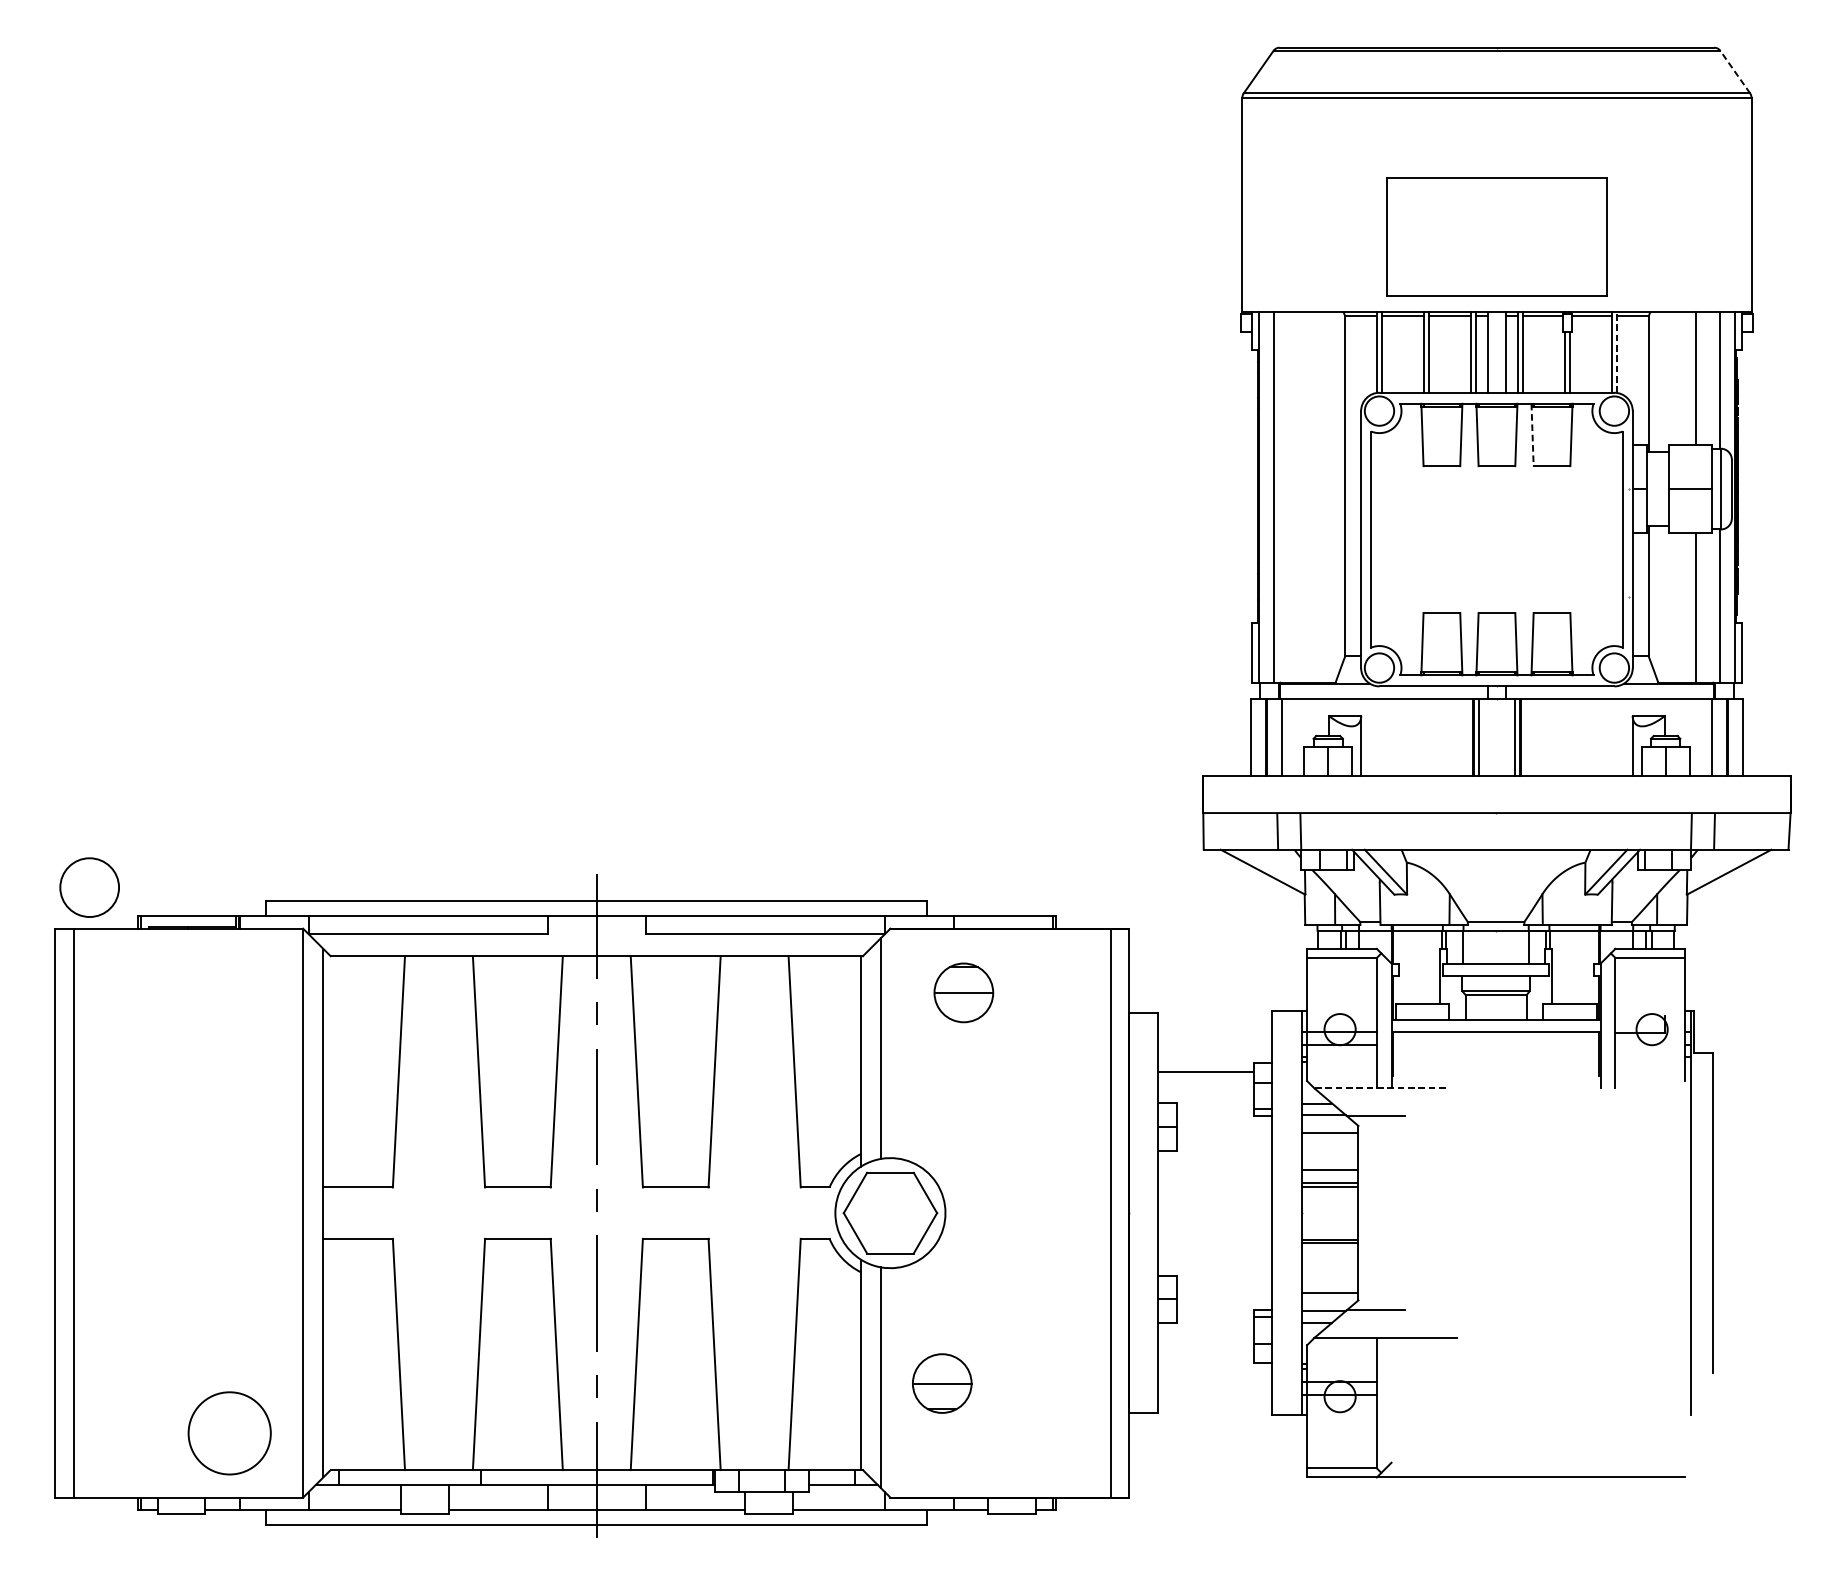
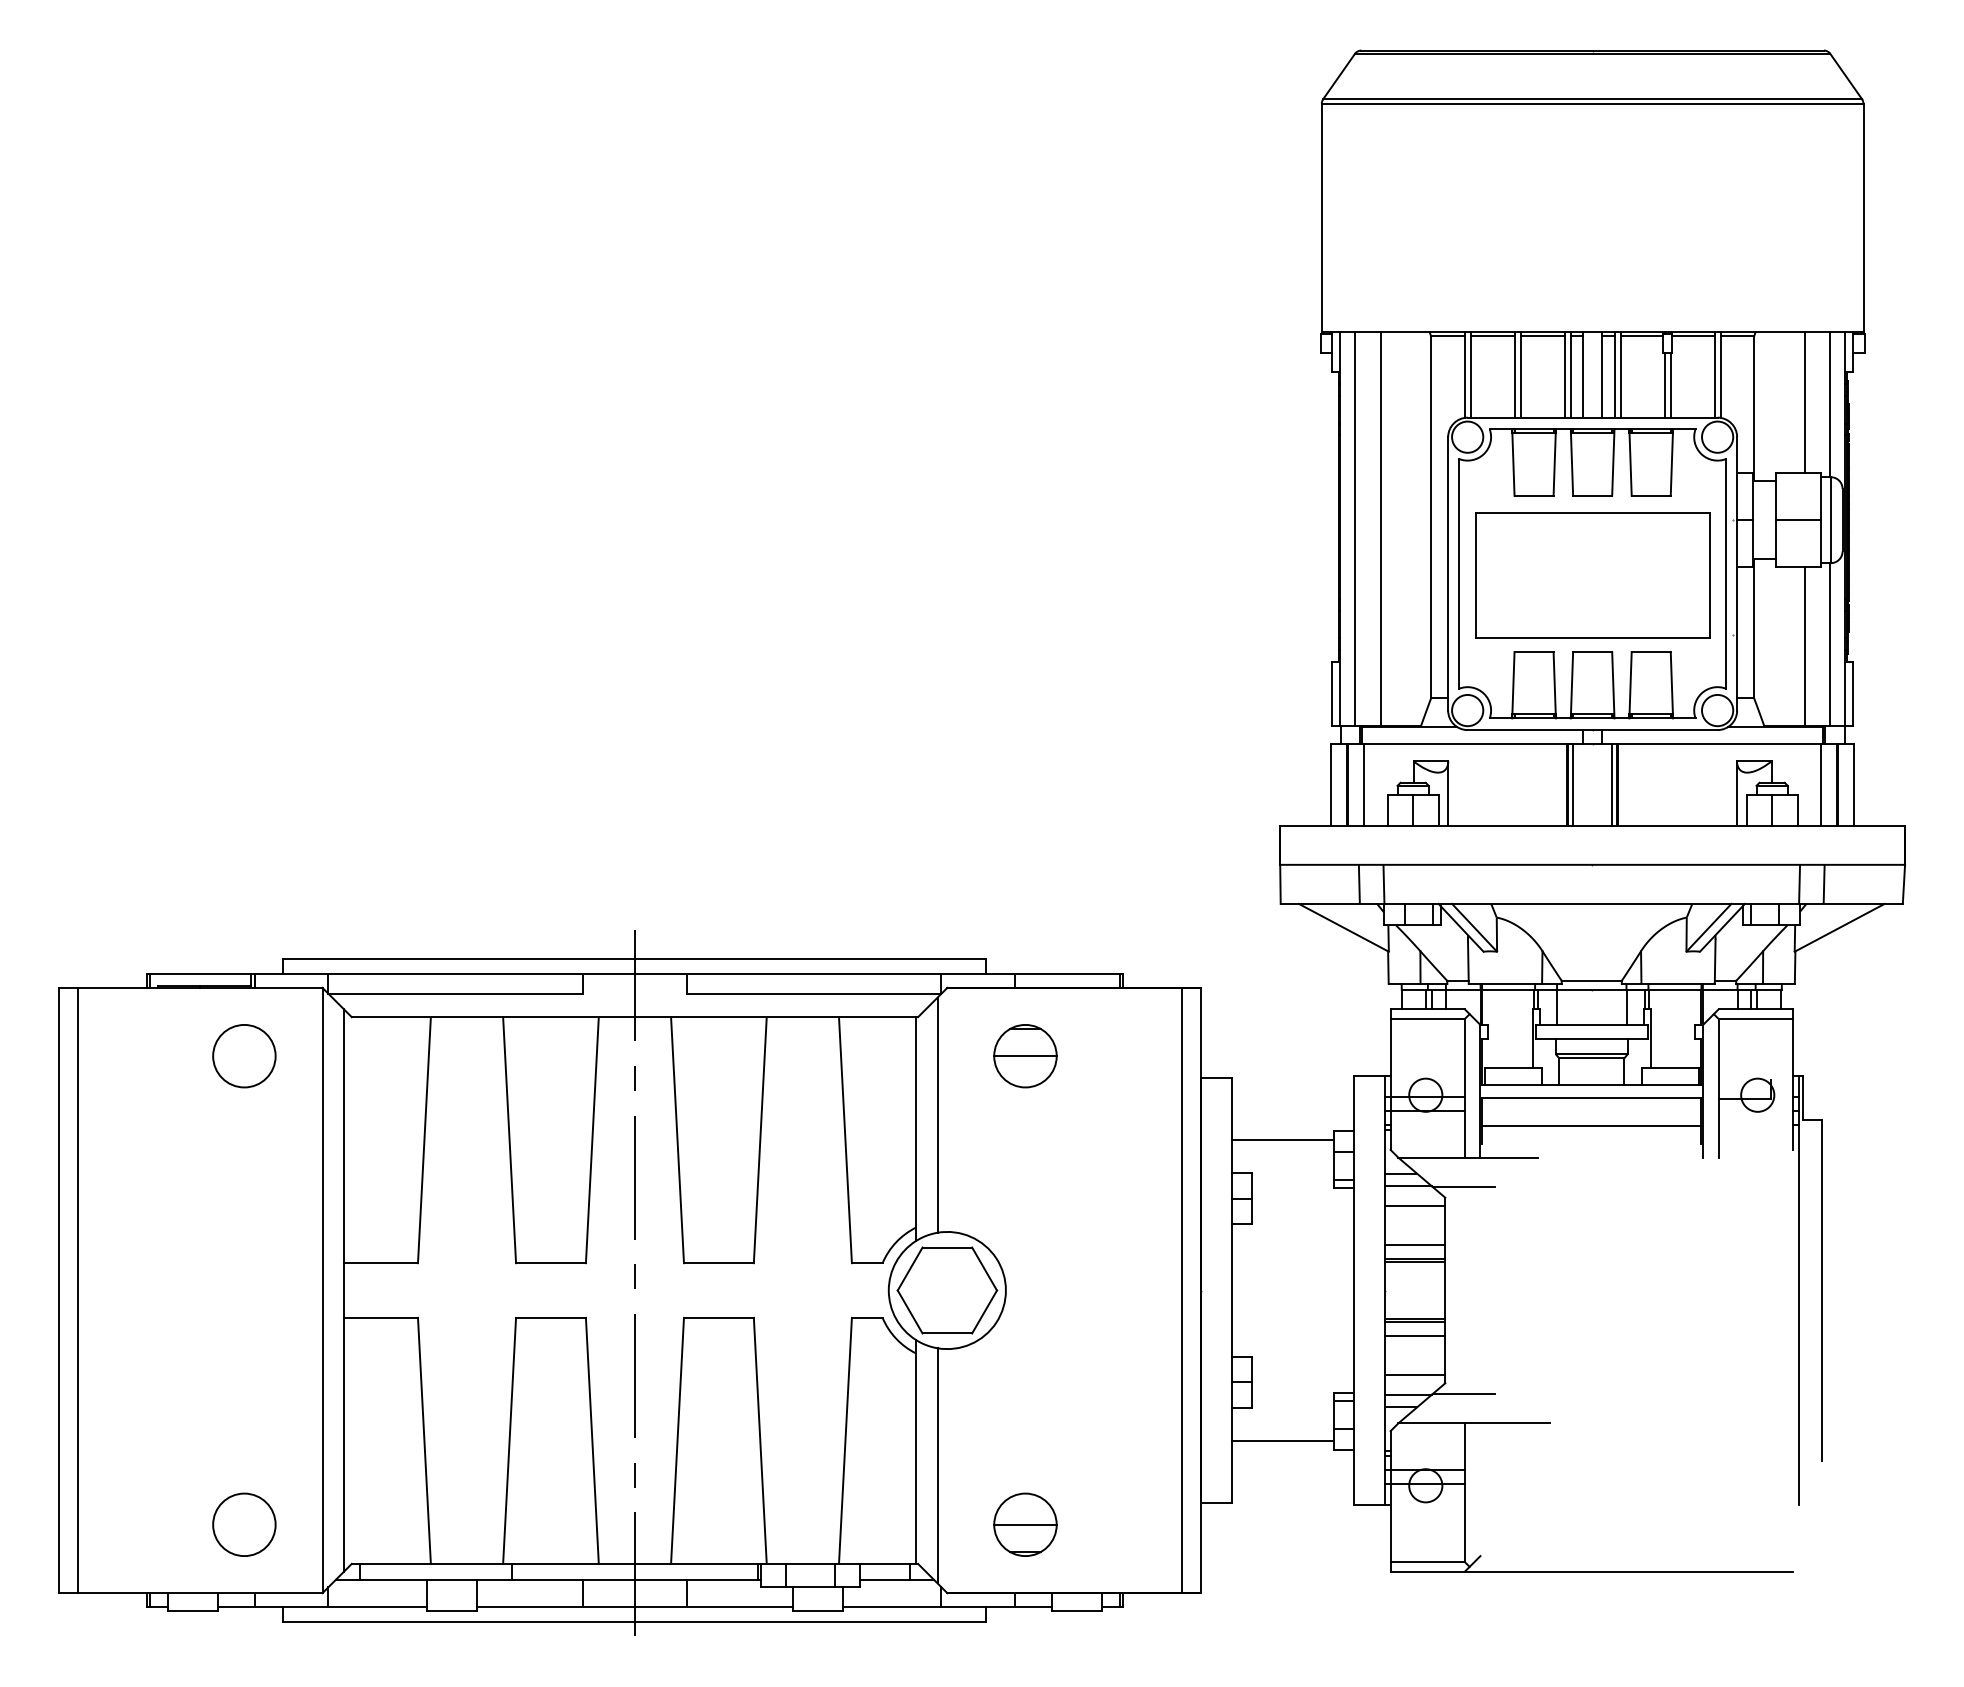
line: (1735, 72) -> (1846, 76), dashed -> solid
part: (1496, 236) -> (1592, 575), moved
line: (1617, 352) -> (1720, 374), dashed -> solid
line: (1532, 435) -> (1630, 463), dashed -> solid
line: (1297, 496) -> (1380, 528), added
circle: (89, 887) -> (244, 1056), moved
line: (1495, 1058) -> (1591, 1126), added
line: (1380, 1088) -> (1468, 1157), dashed -> solid
line: (1329, 1256) -> (1414, 1336), added
line: (1206, 1354) -> (1283, 1440), added
part: (942, 1383) -> (1025, 1524), moved
circle: (229, 1433) -> (244, 1524), size x0.71

